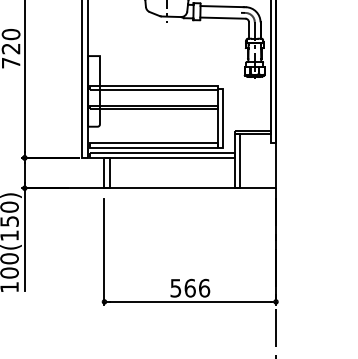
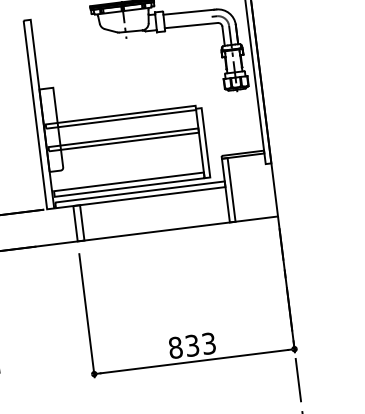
text: (190, 287) -> (192, 344), 566 -> 833

